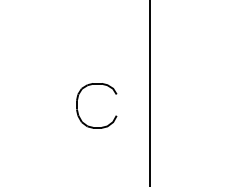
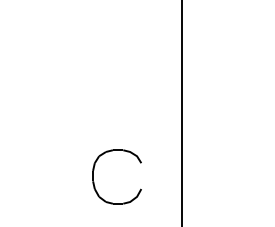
part: (78, 110) -> (95, 182), moved

